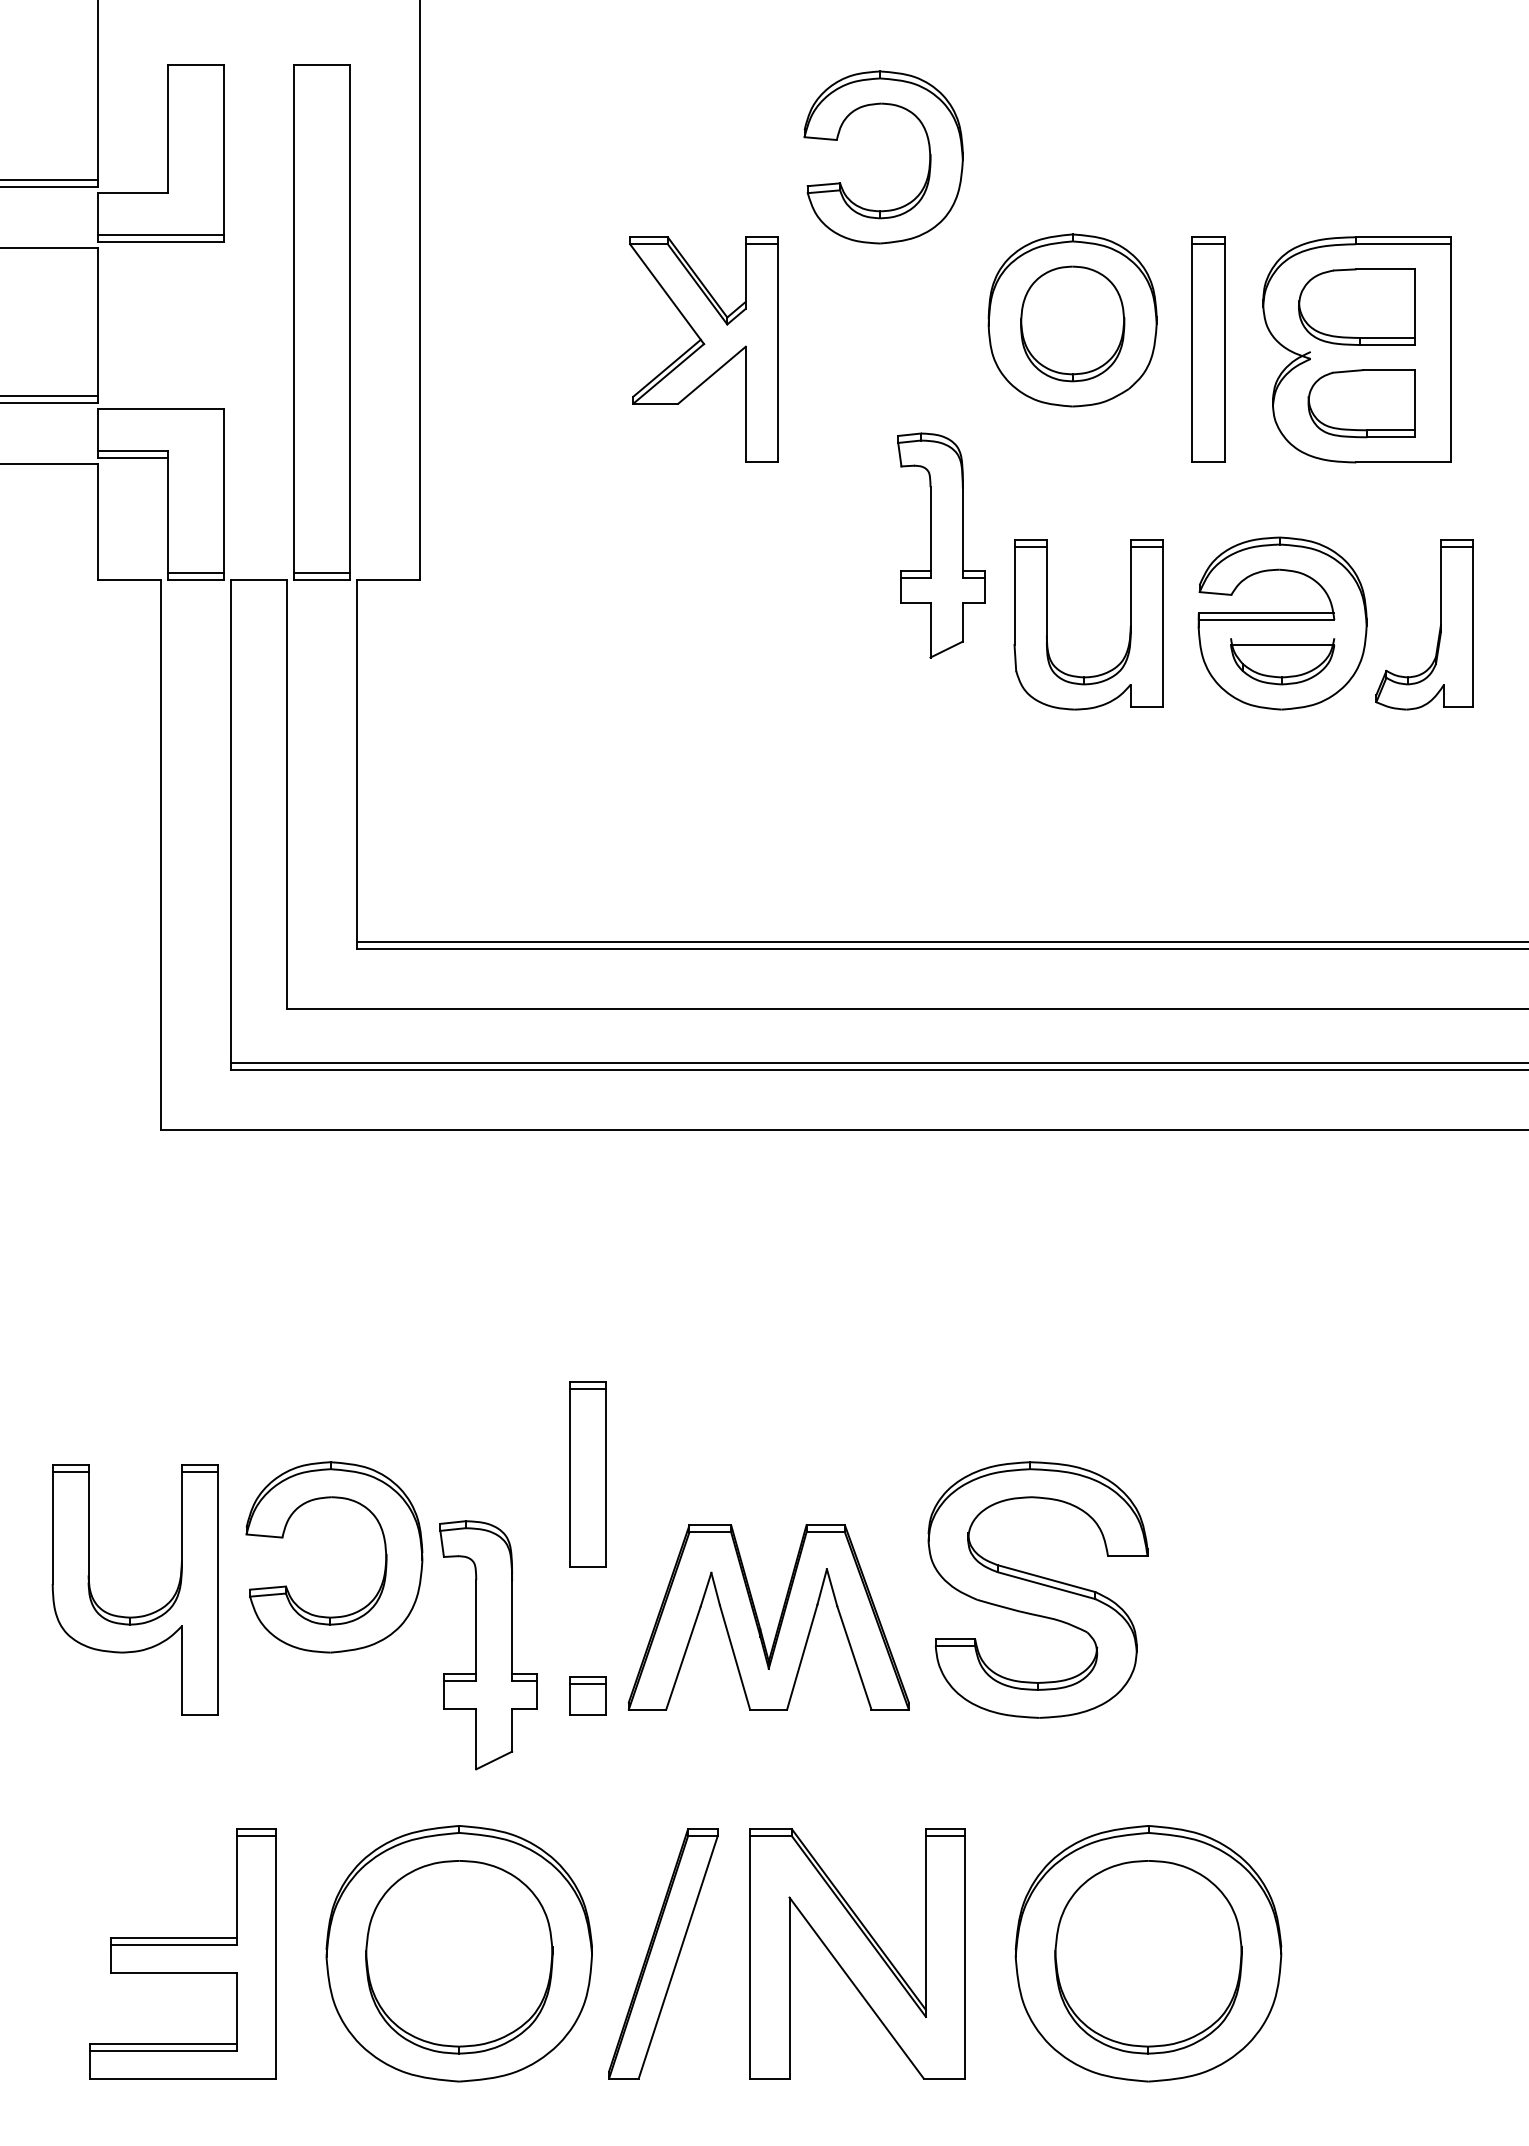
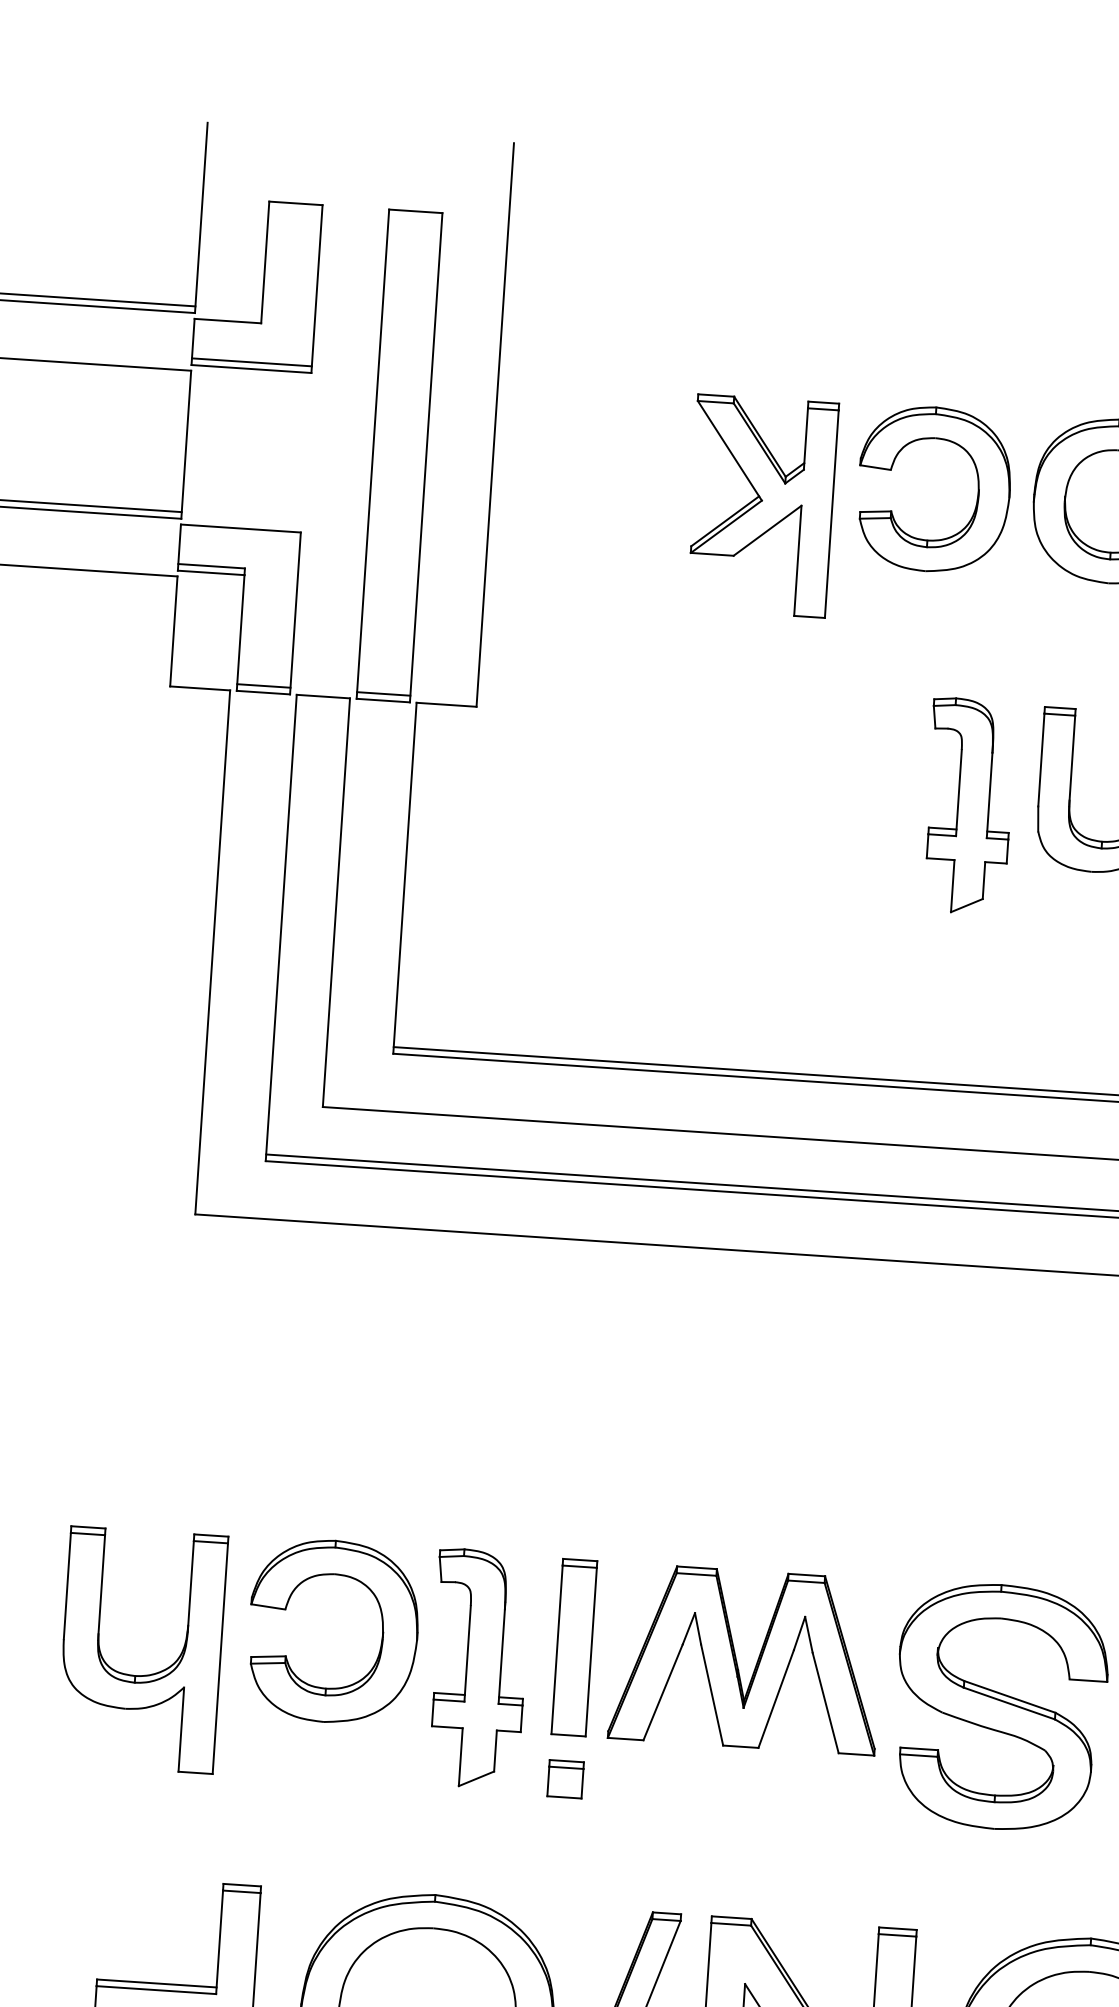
part: (928, 149) -> (977, 484), moved
part: (941, 545) -> (968, 806), moved
part: (587, 1474) -> (574, 1647), moved
part: (759, 1621) -> (737, 1662), moved
part: (488, 1645) -> (478, 1669), moved

